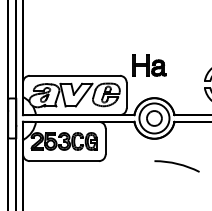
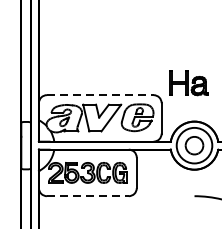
line: (75, 75) -> (101, 94), solid -> dashed
line: (64, 161) -> (88, 196), solid -> dashed

